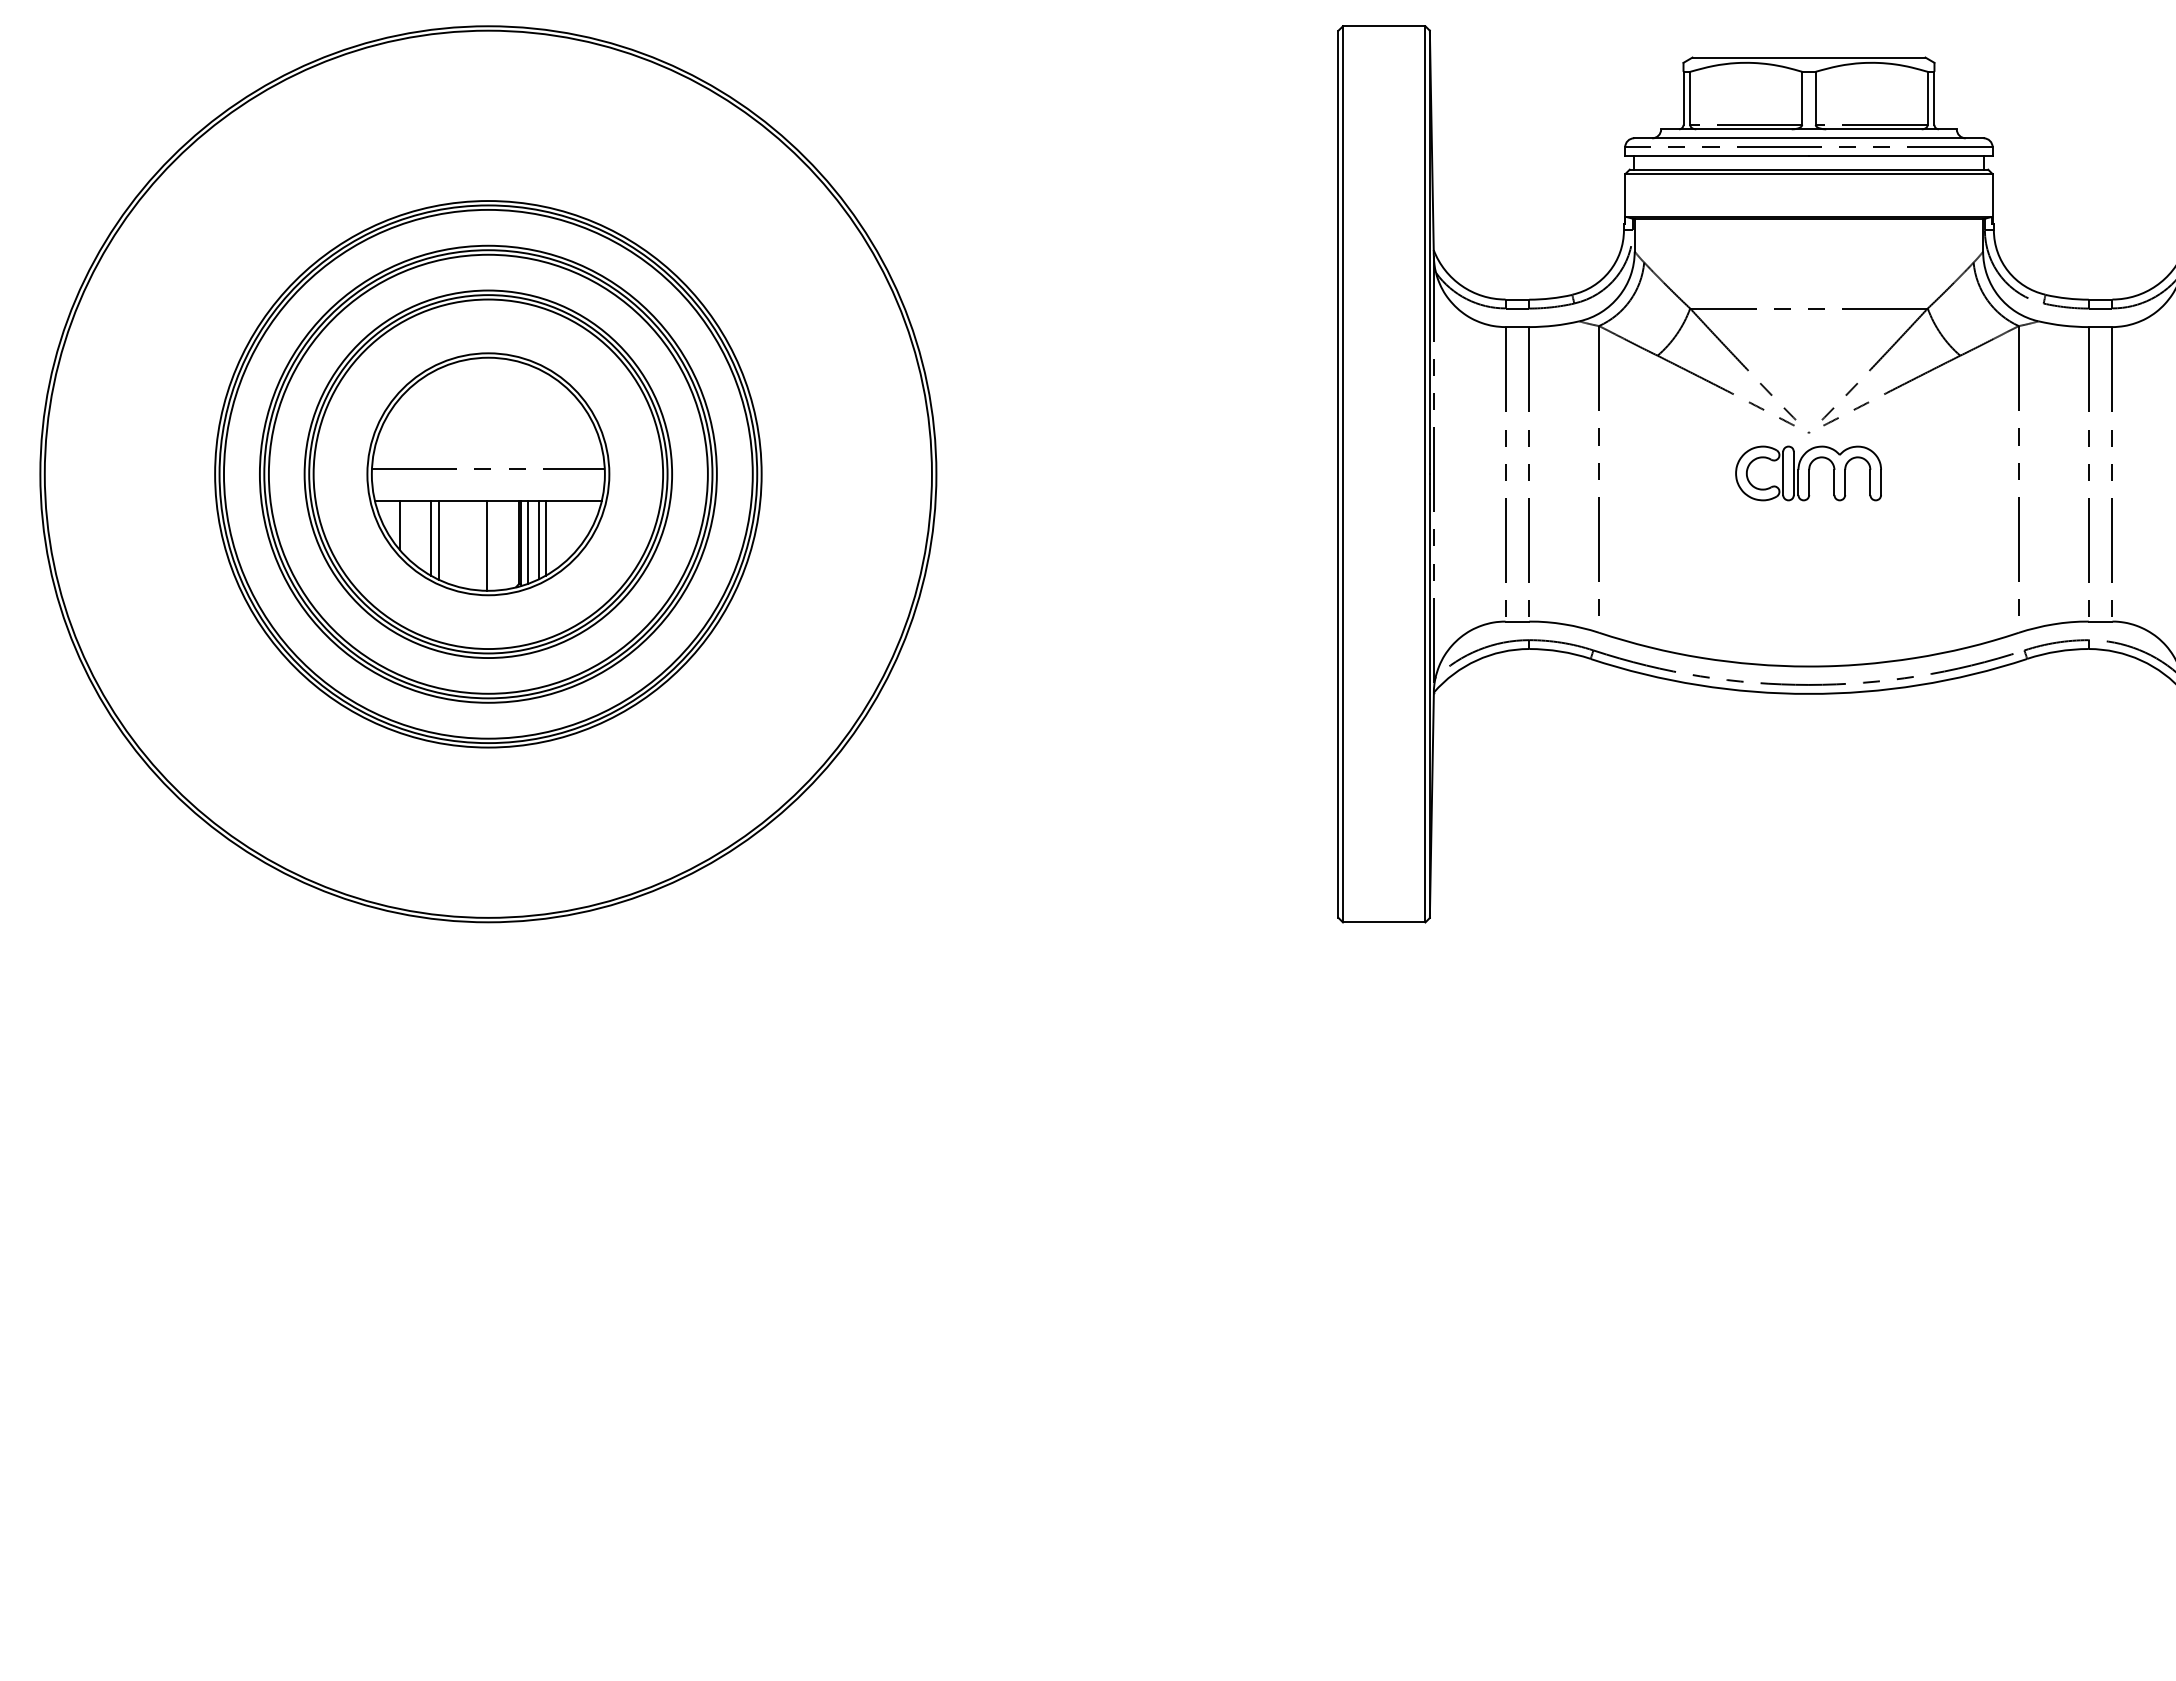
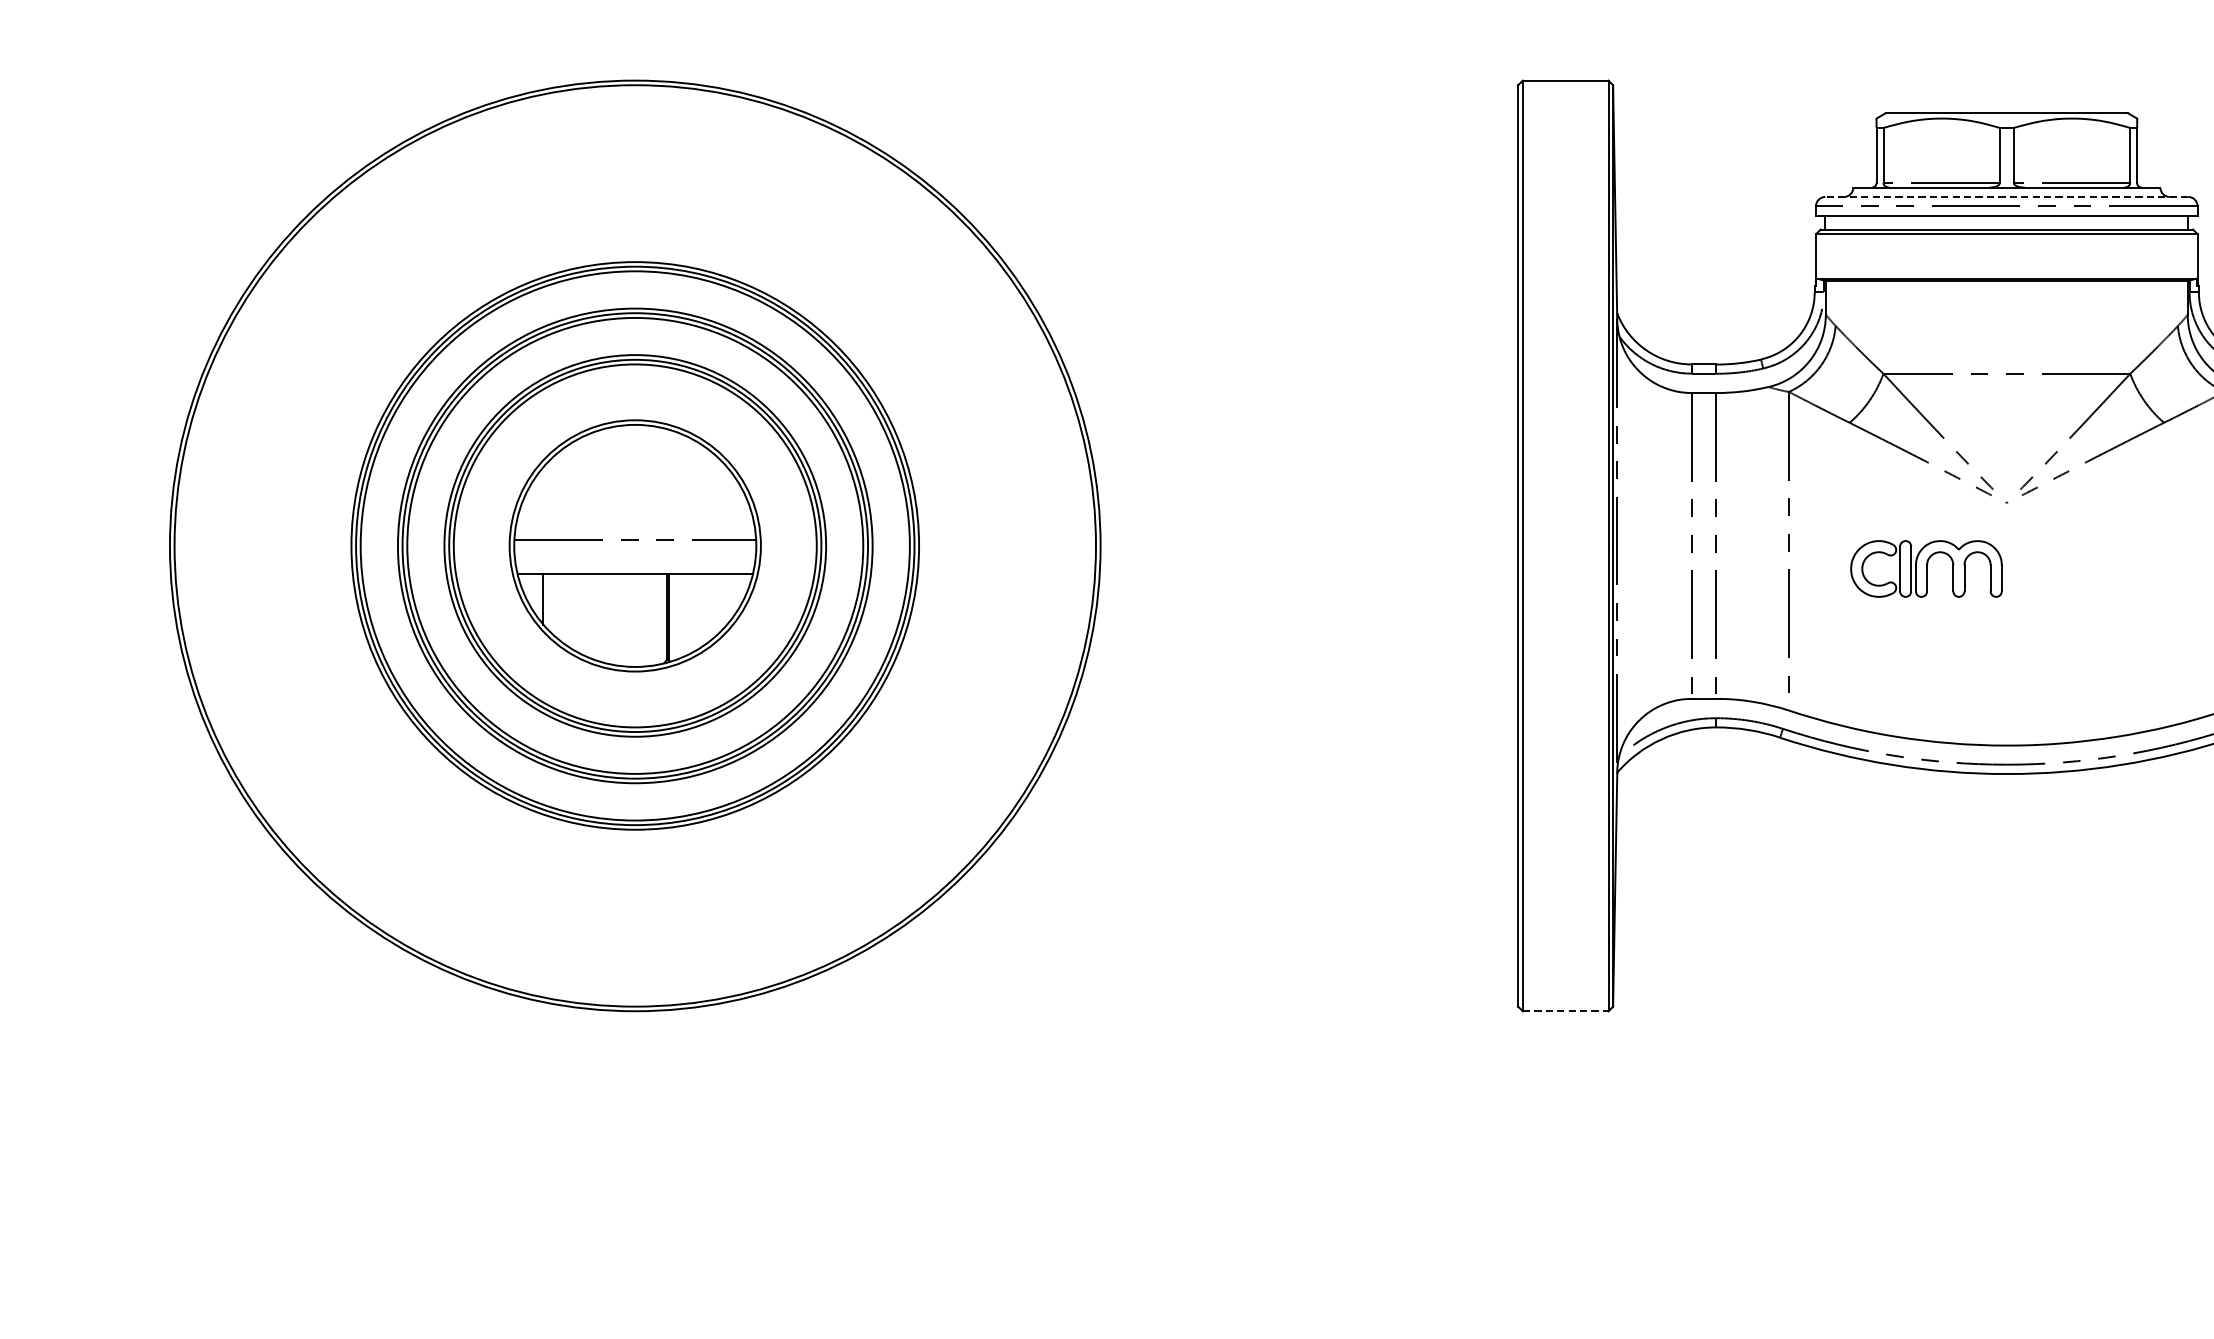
line: (1808, 138) -> (2006, 197), solid -> dashed
part: (1808, 473) -> (1926, 568), moved
line: (431, 538) -> (576, 612), removed
line: (546, 538) -> (695, 612), removed
line: (438, 540) -> (583, 614), removed
line: (539, 540) -> (688, 614), removed
line: (527, 542) -> (675, 616), removed
line: (487, 545) -> (634, 619), removed
line: (1384, 922) -> (1565, 1011), solid -> dashed

